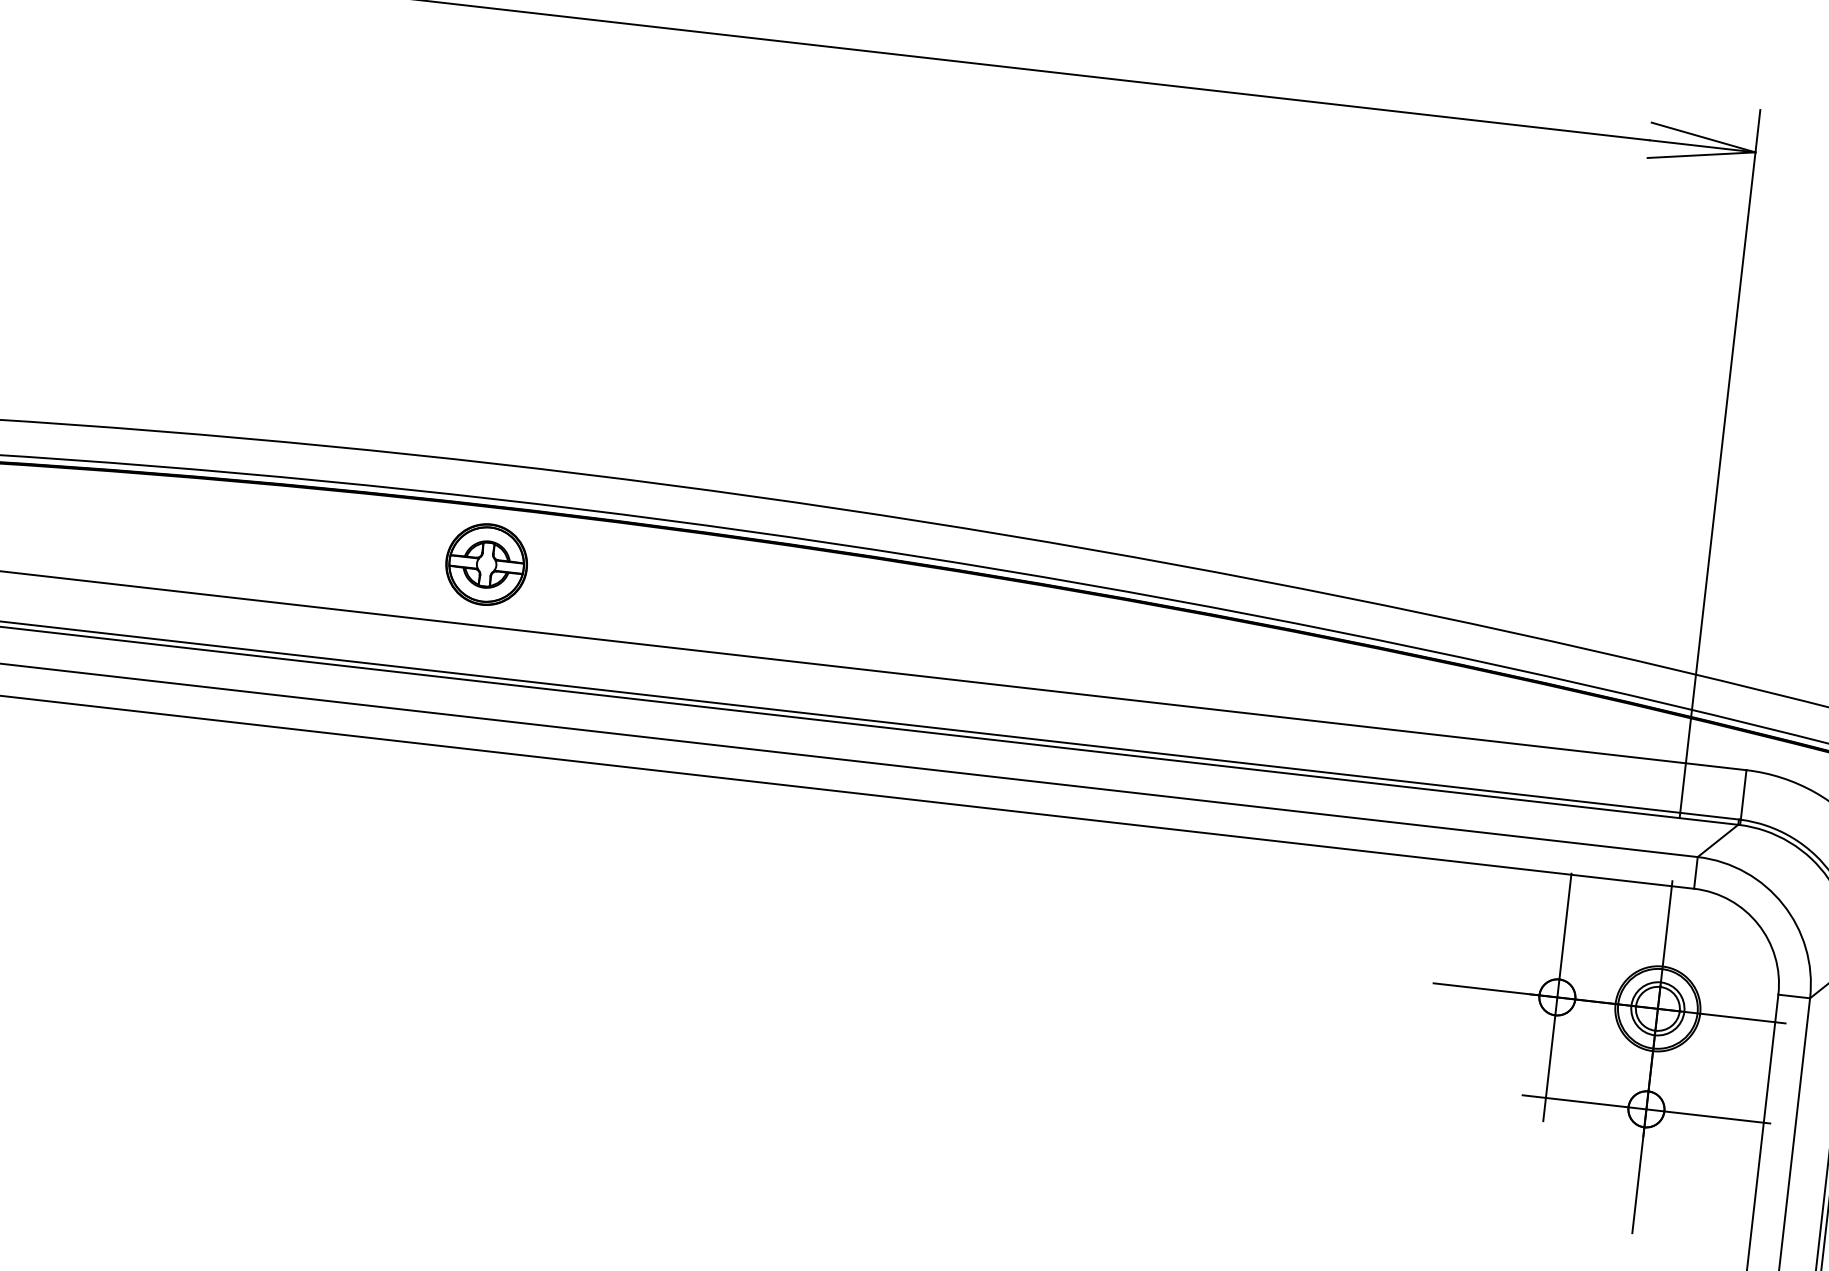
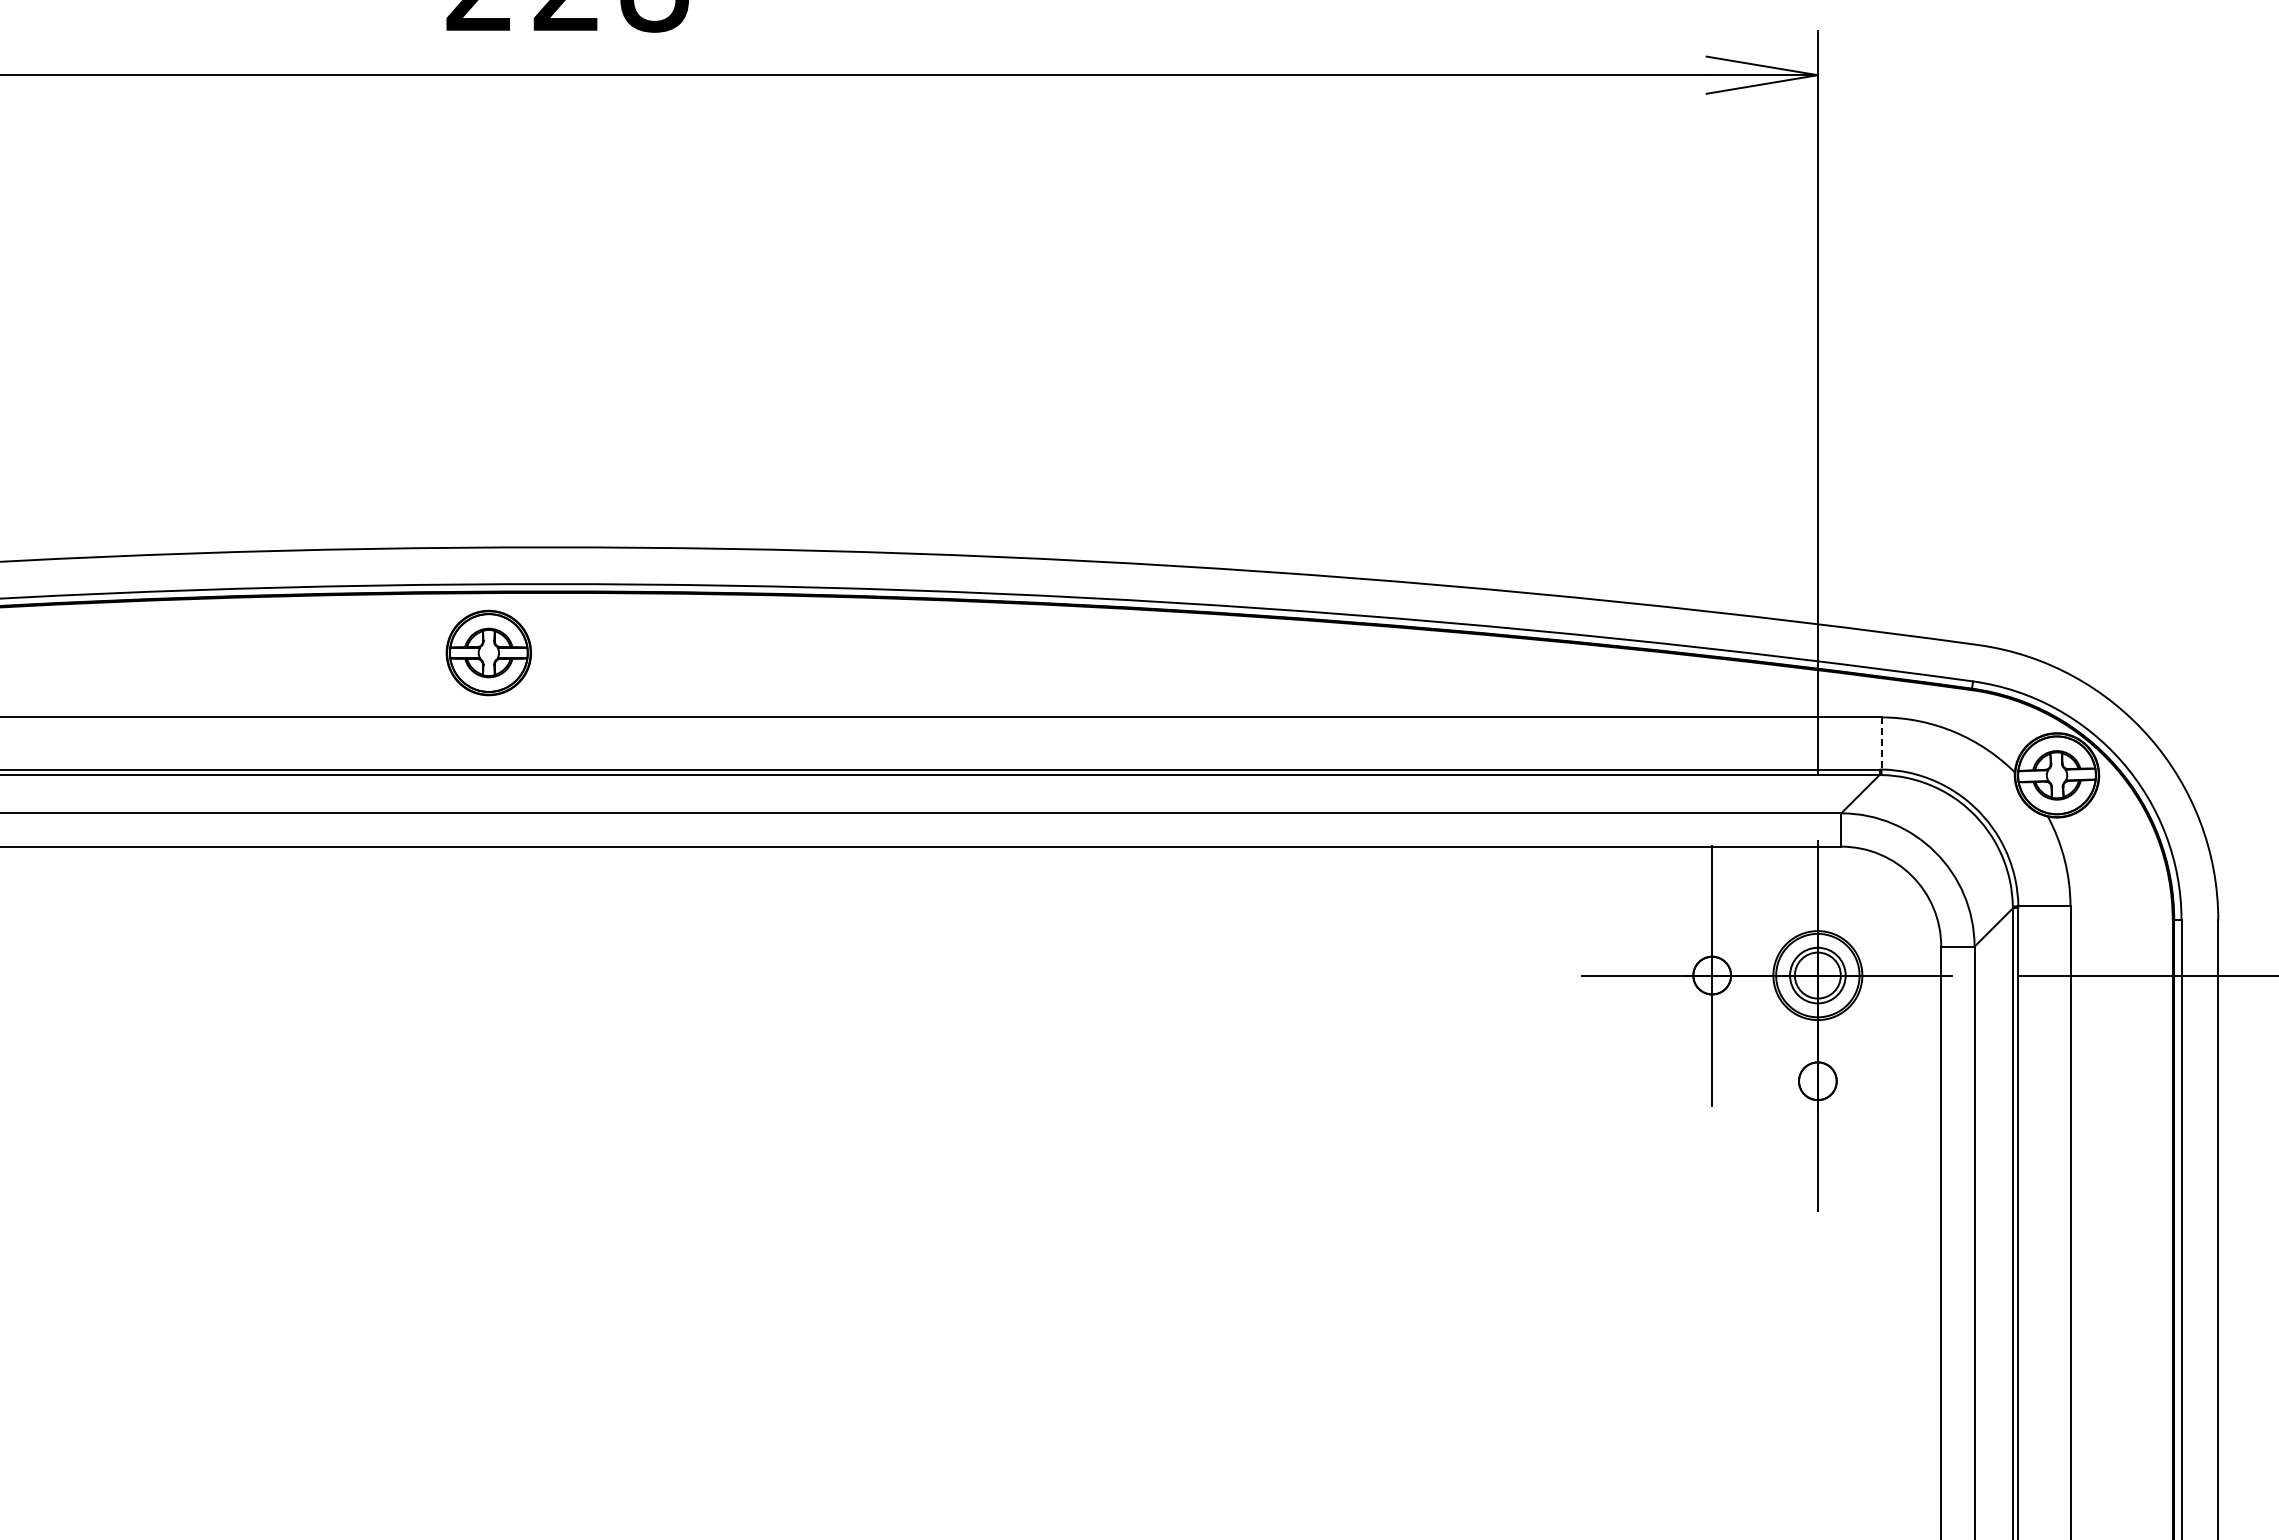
part: (486, 564) -> (488, 652), moved
line: (1743, 794) -> (1881, 743), solid -> dashed
line: (1646, 1109) -> (1817, 1081), removed

